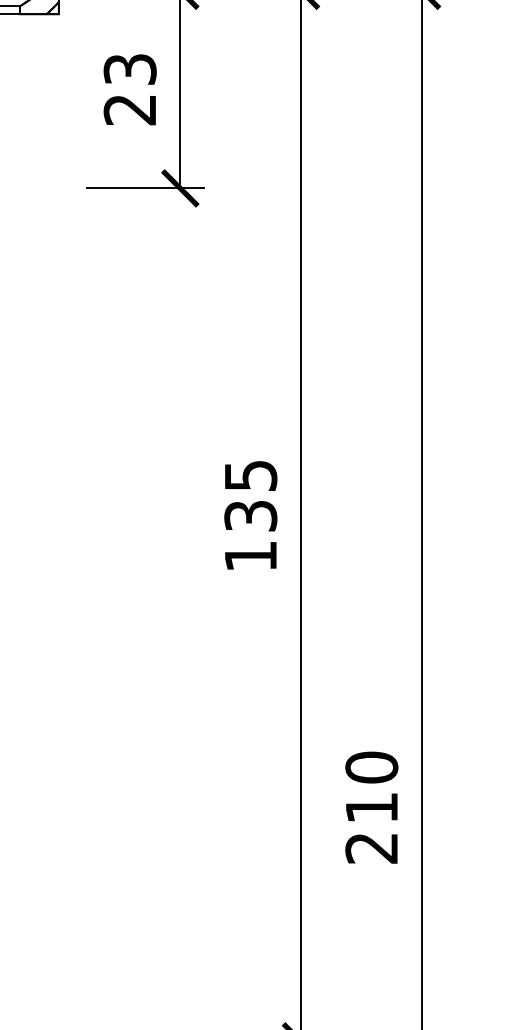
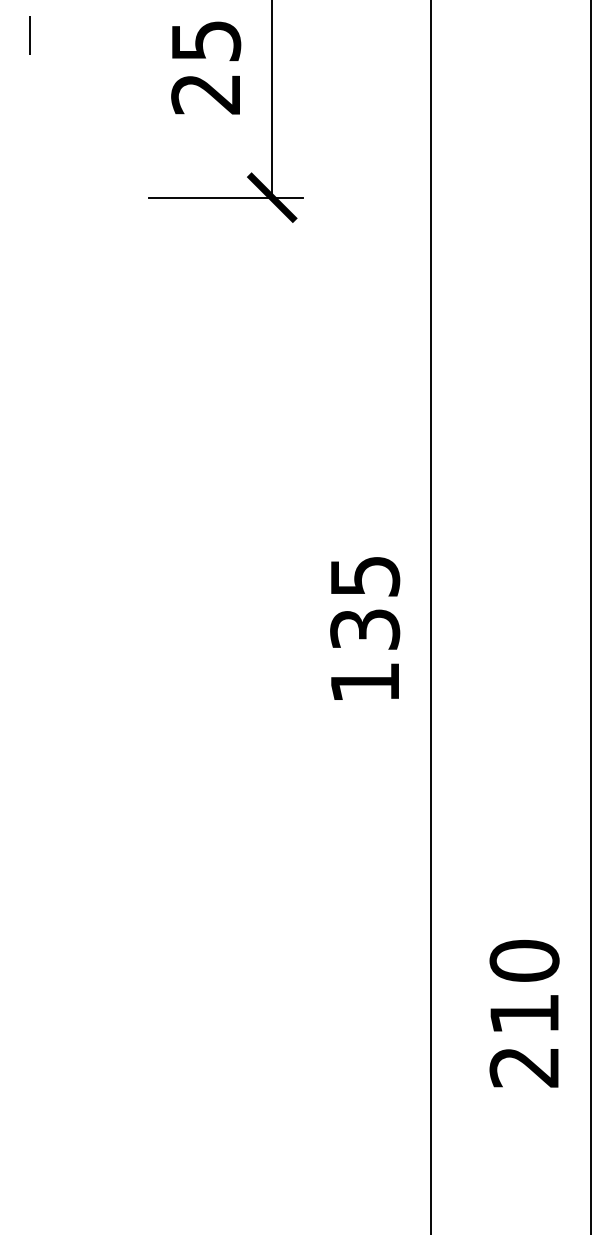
text: (129, 69) -> (205, 41), 23 -> 25

